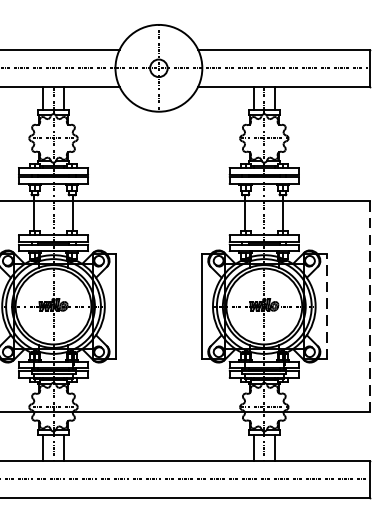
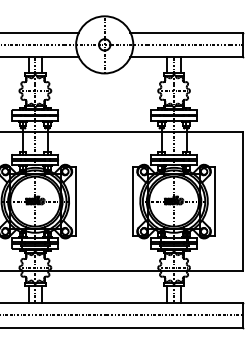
line: (327, 306) -> (215, 201), dashed -> solid
line: (369, 307) -> (243, 202), dashed -> solid

